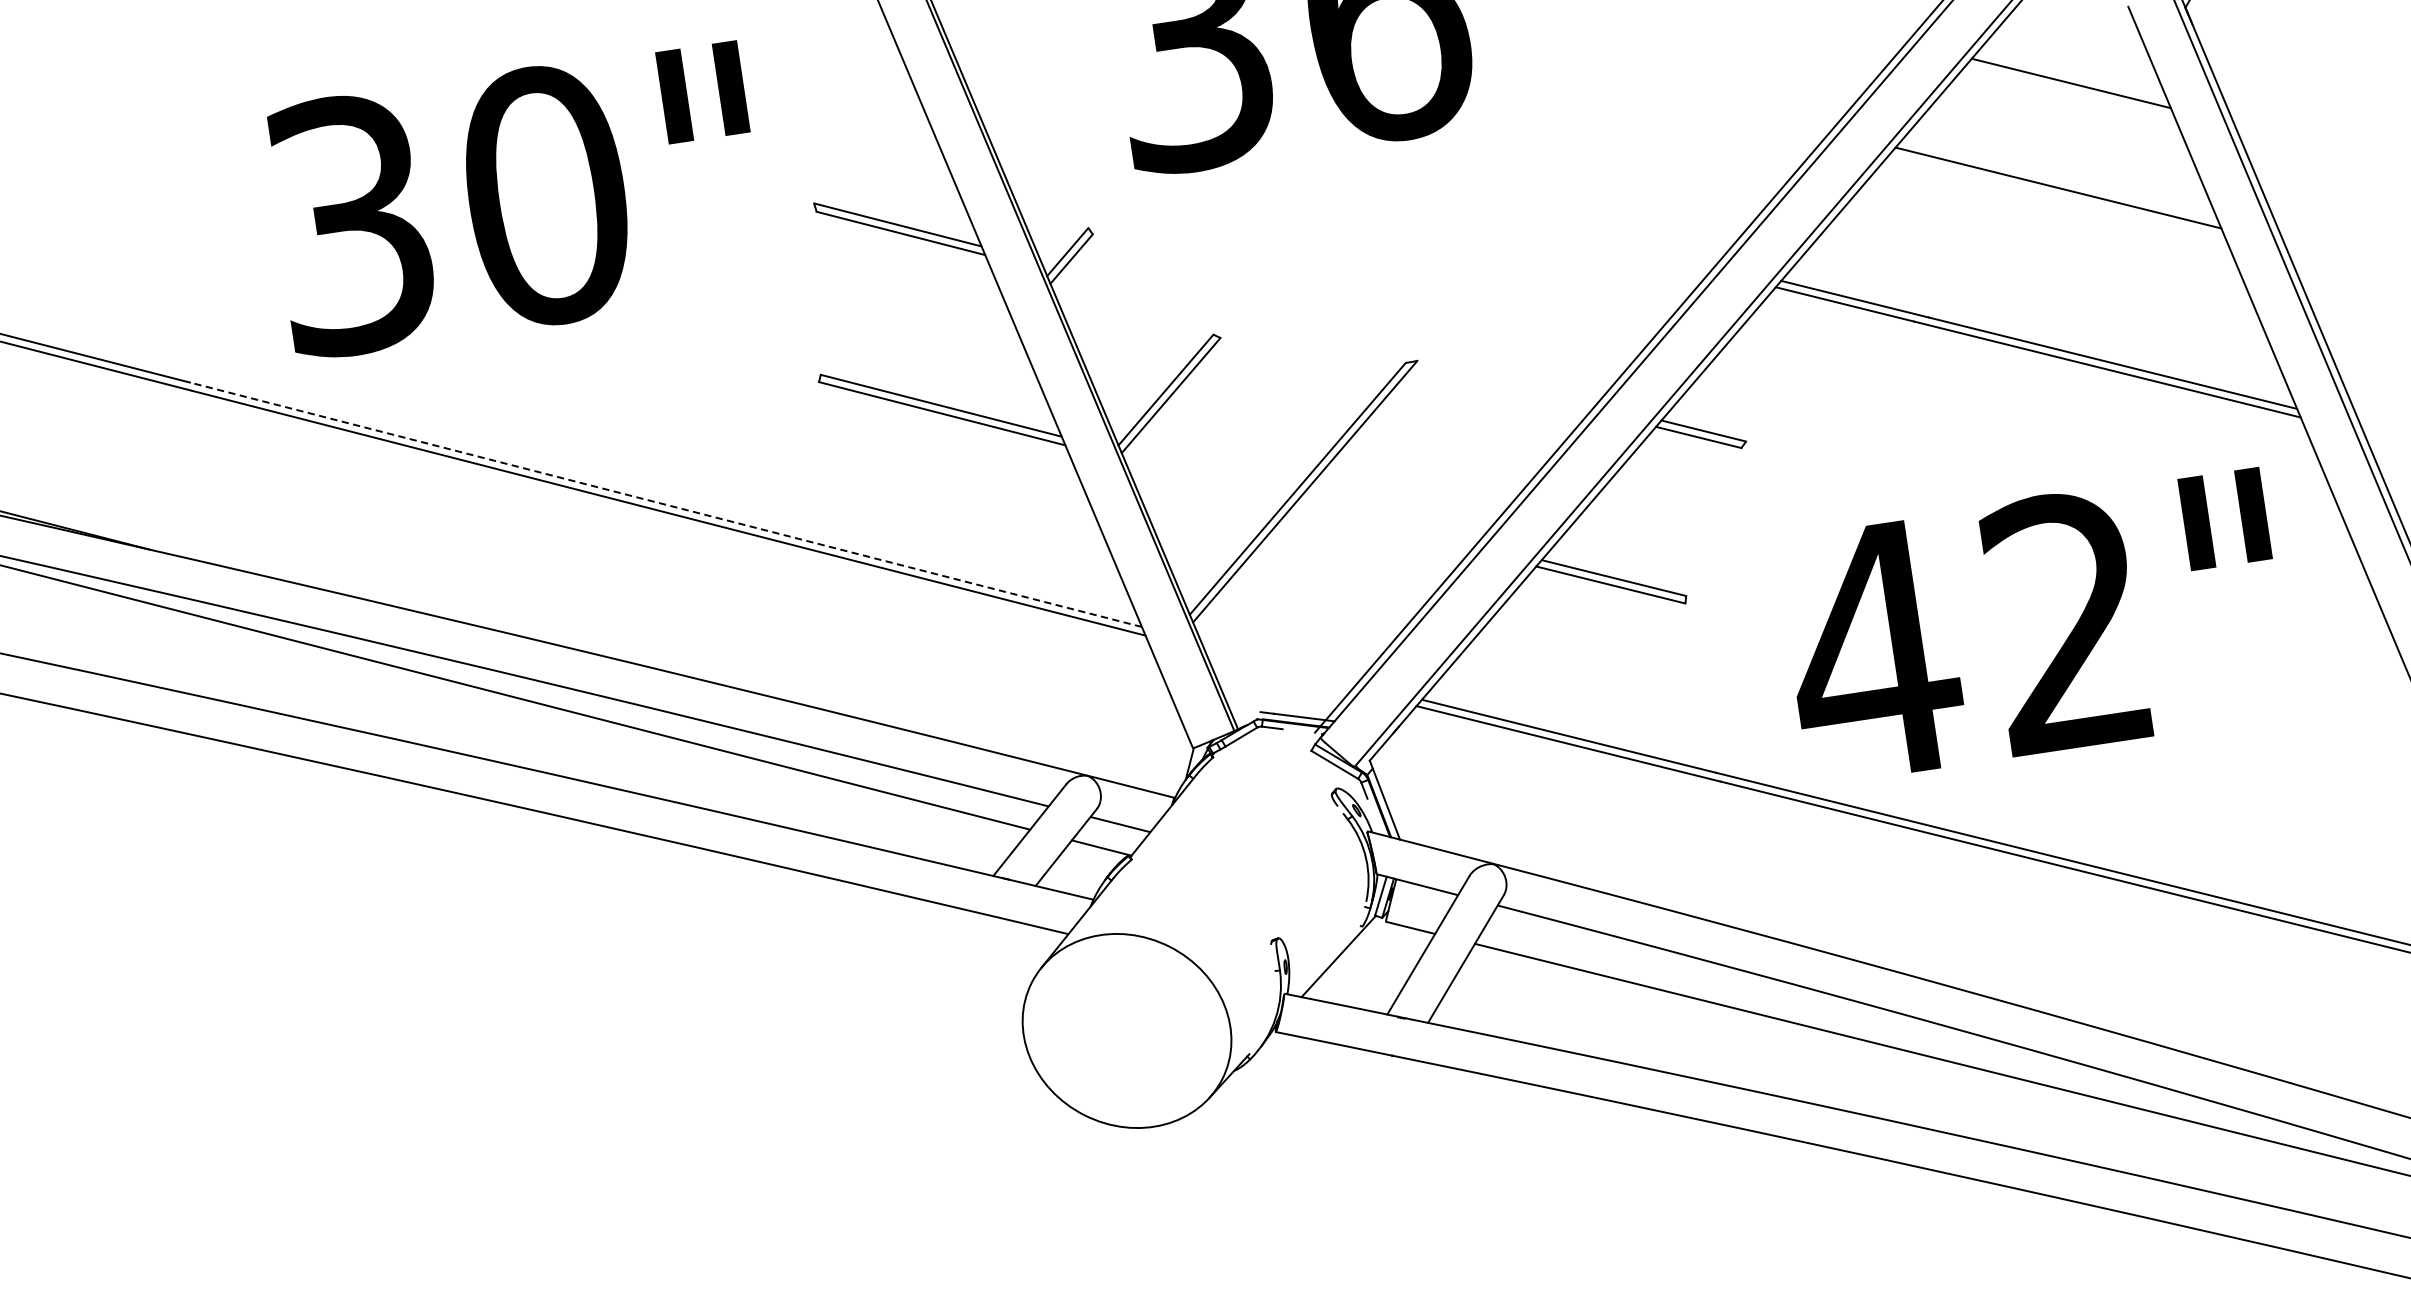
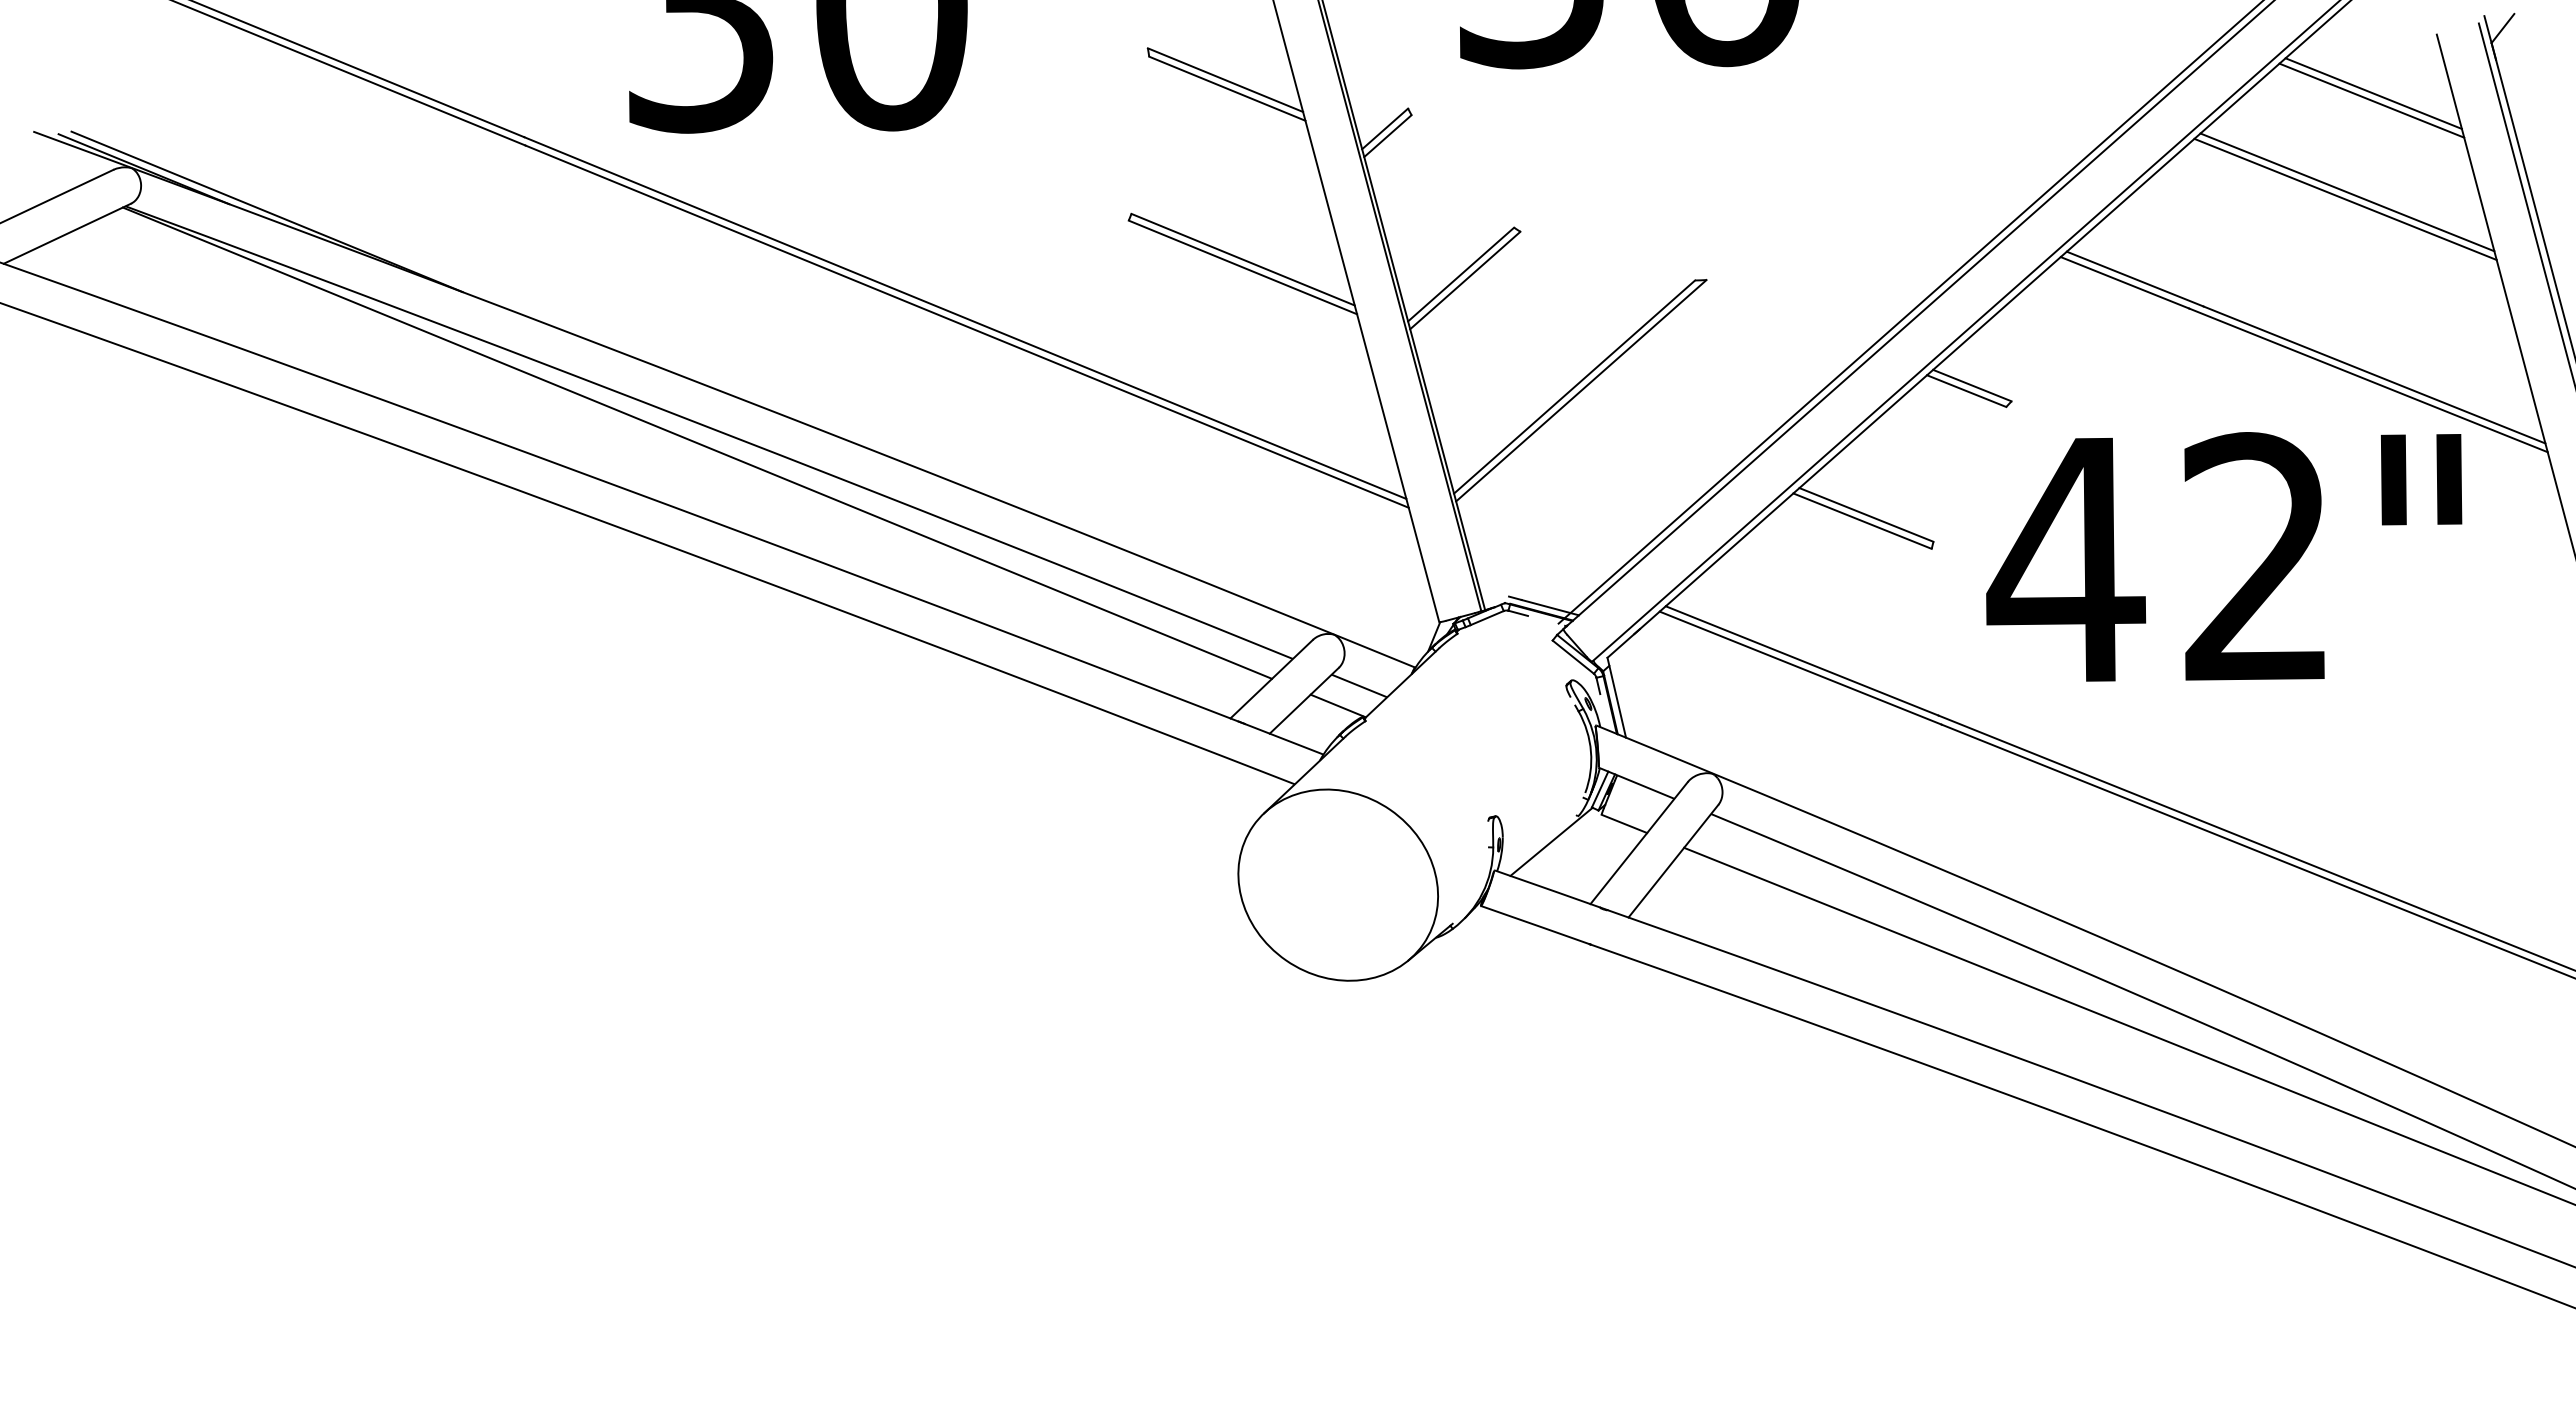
line: (2071, 75) -> (2373, 93), added
line: (2059, 180) -> (2347, 192), added
line: (666, 505) -> (965, 318), dashed -> solid
text: (2034, 625) -> (2224, 556), moved

